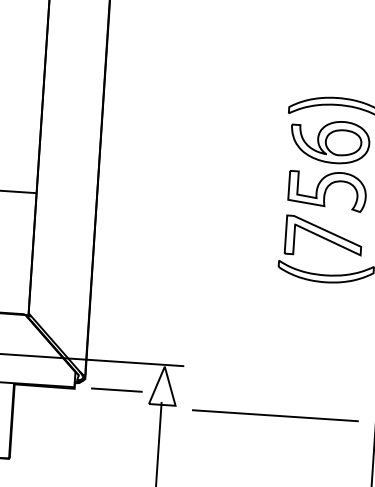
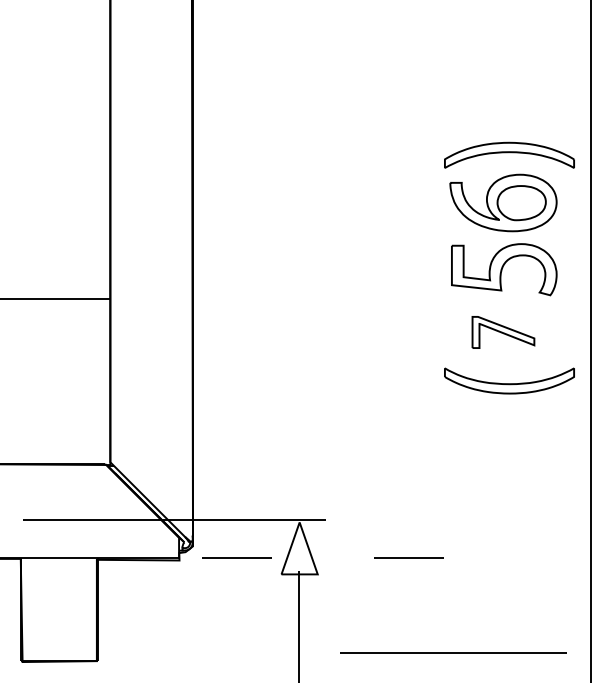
part: (323, 237) -> (503, 332), size x0.6
line: (243, 397) -> (408, 557), added
line: (275, 415) -> (453, 652), moved

